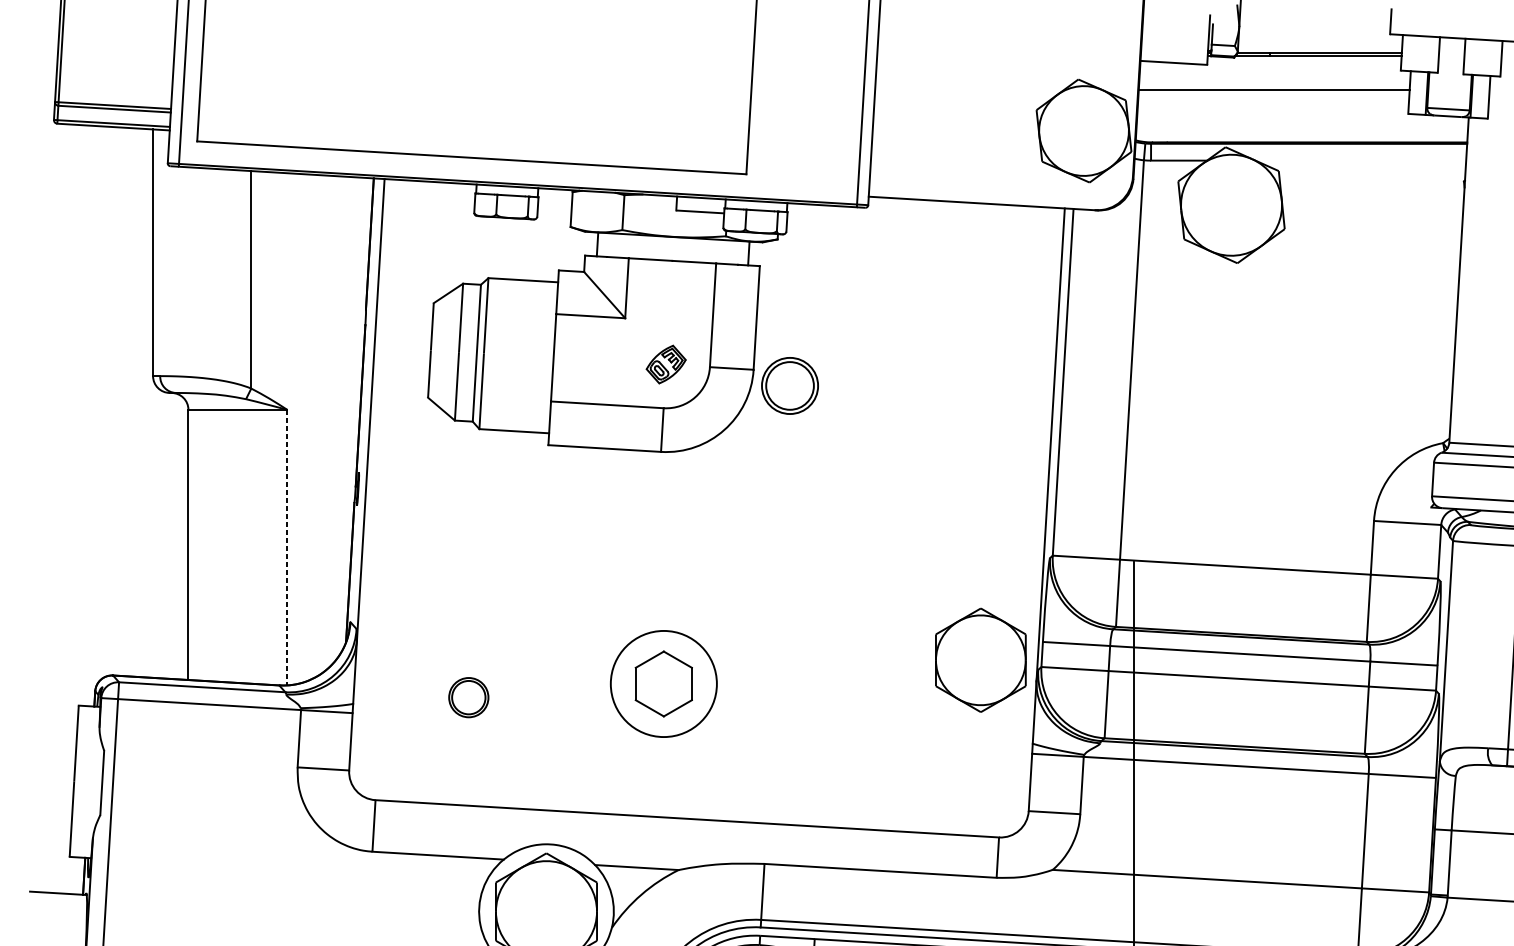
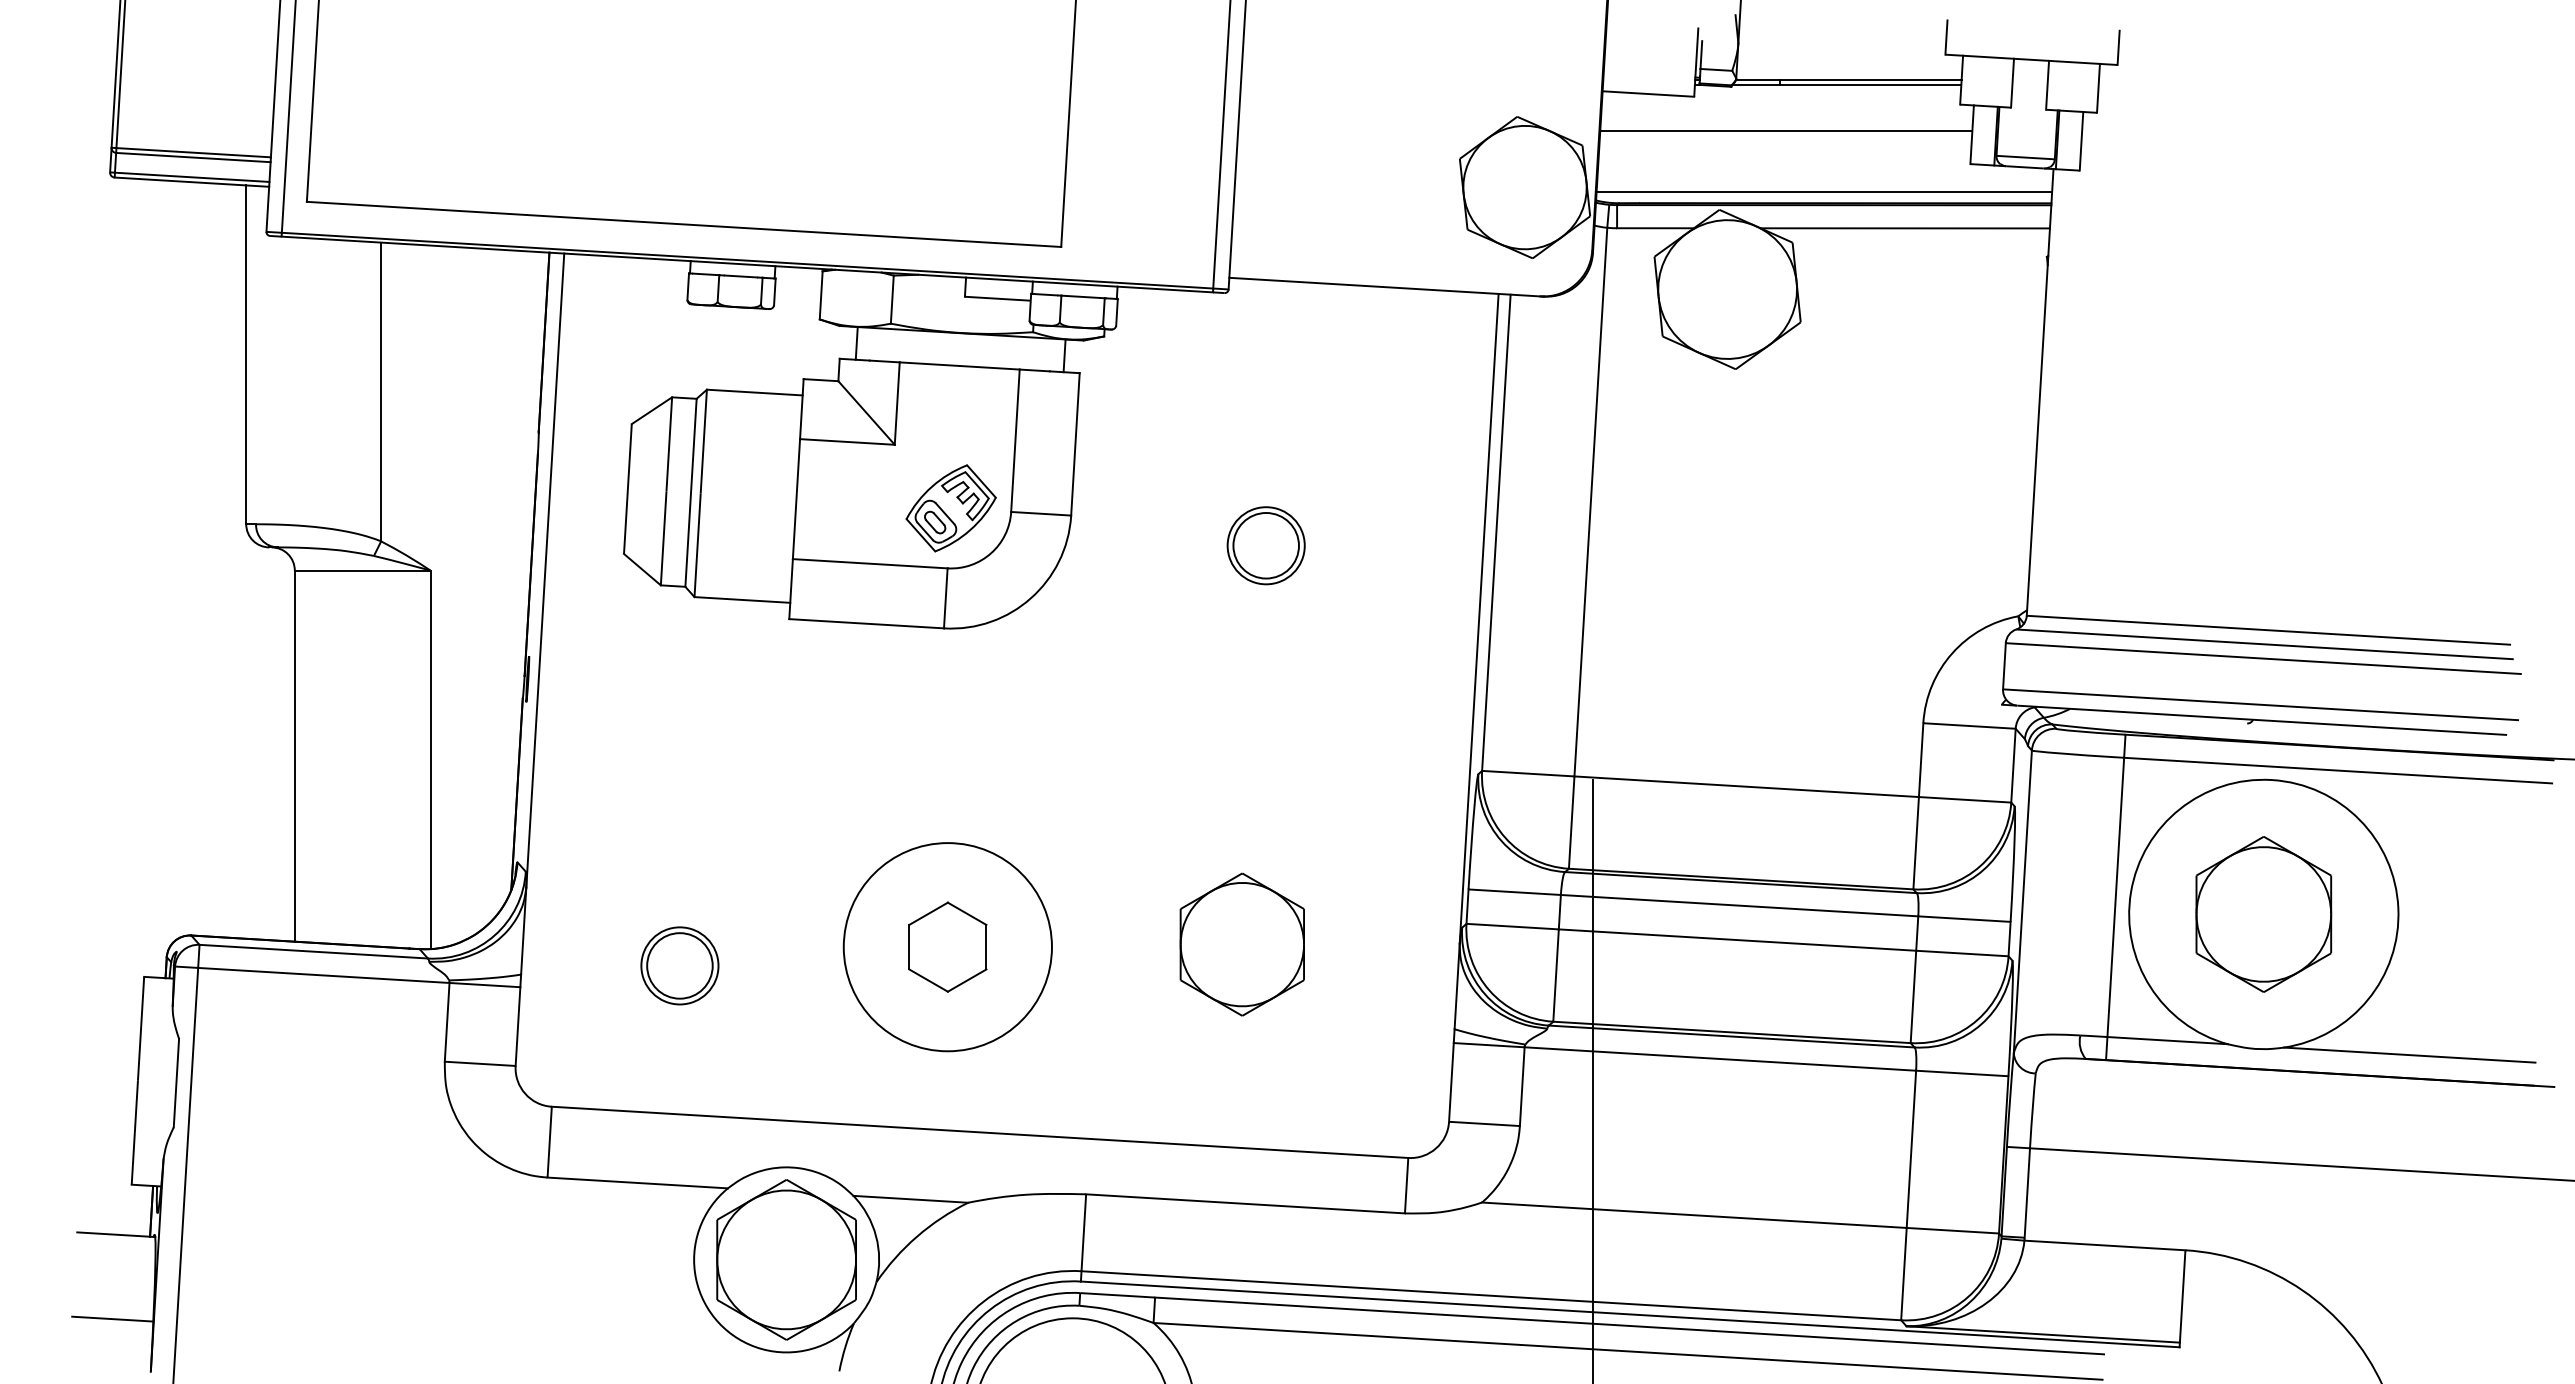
line: (1302, 134) -> (1824, 192), added
line: (1360, 160) -> (1904, 228), added
part: (665, 364) -> (950, 508), size x1.67
part: (789, 385) -> (1265, 545), moved
line: (287, 548) -> (430, 760), dashed -> solid
part: (980, 660) -> (1241, 944), moved
circle: (663, 684) -> (947, 947), size x1.43
part: (468, 697) -> (679, 965), size x1.43

